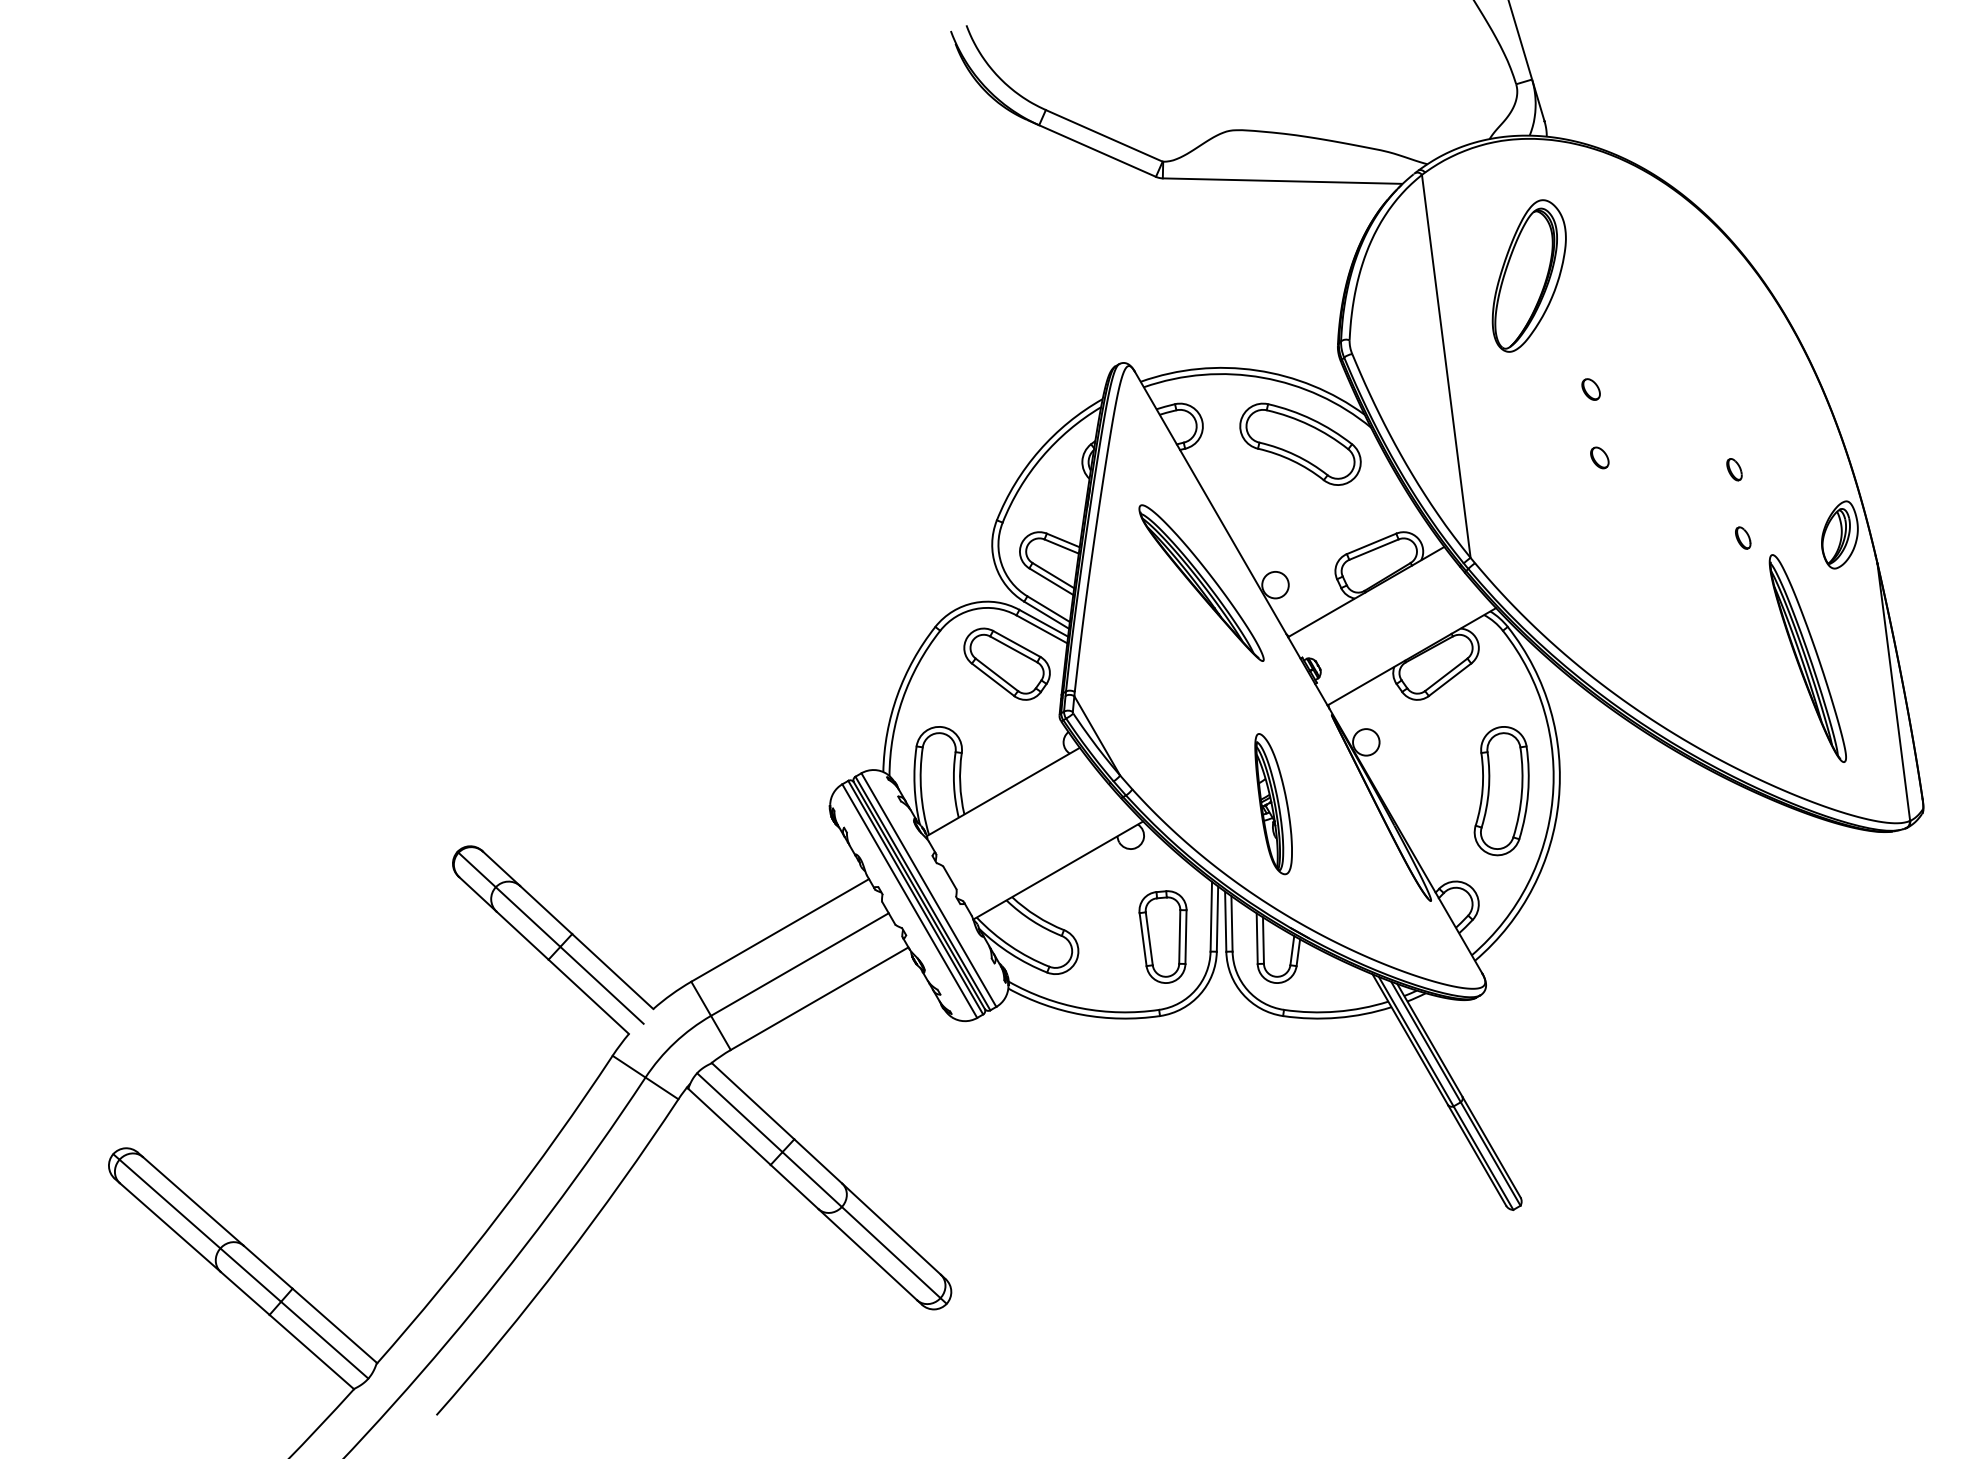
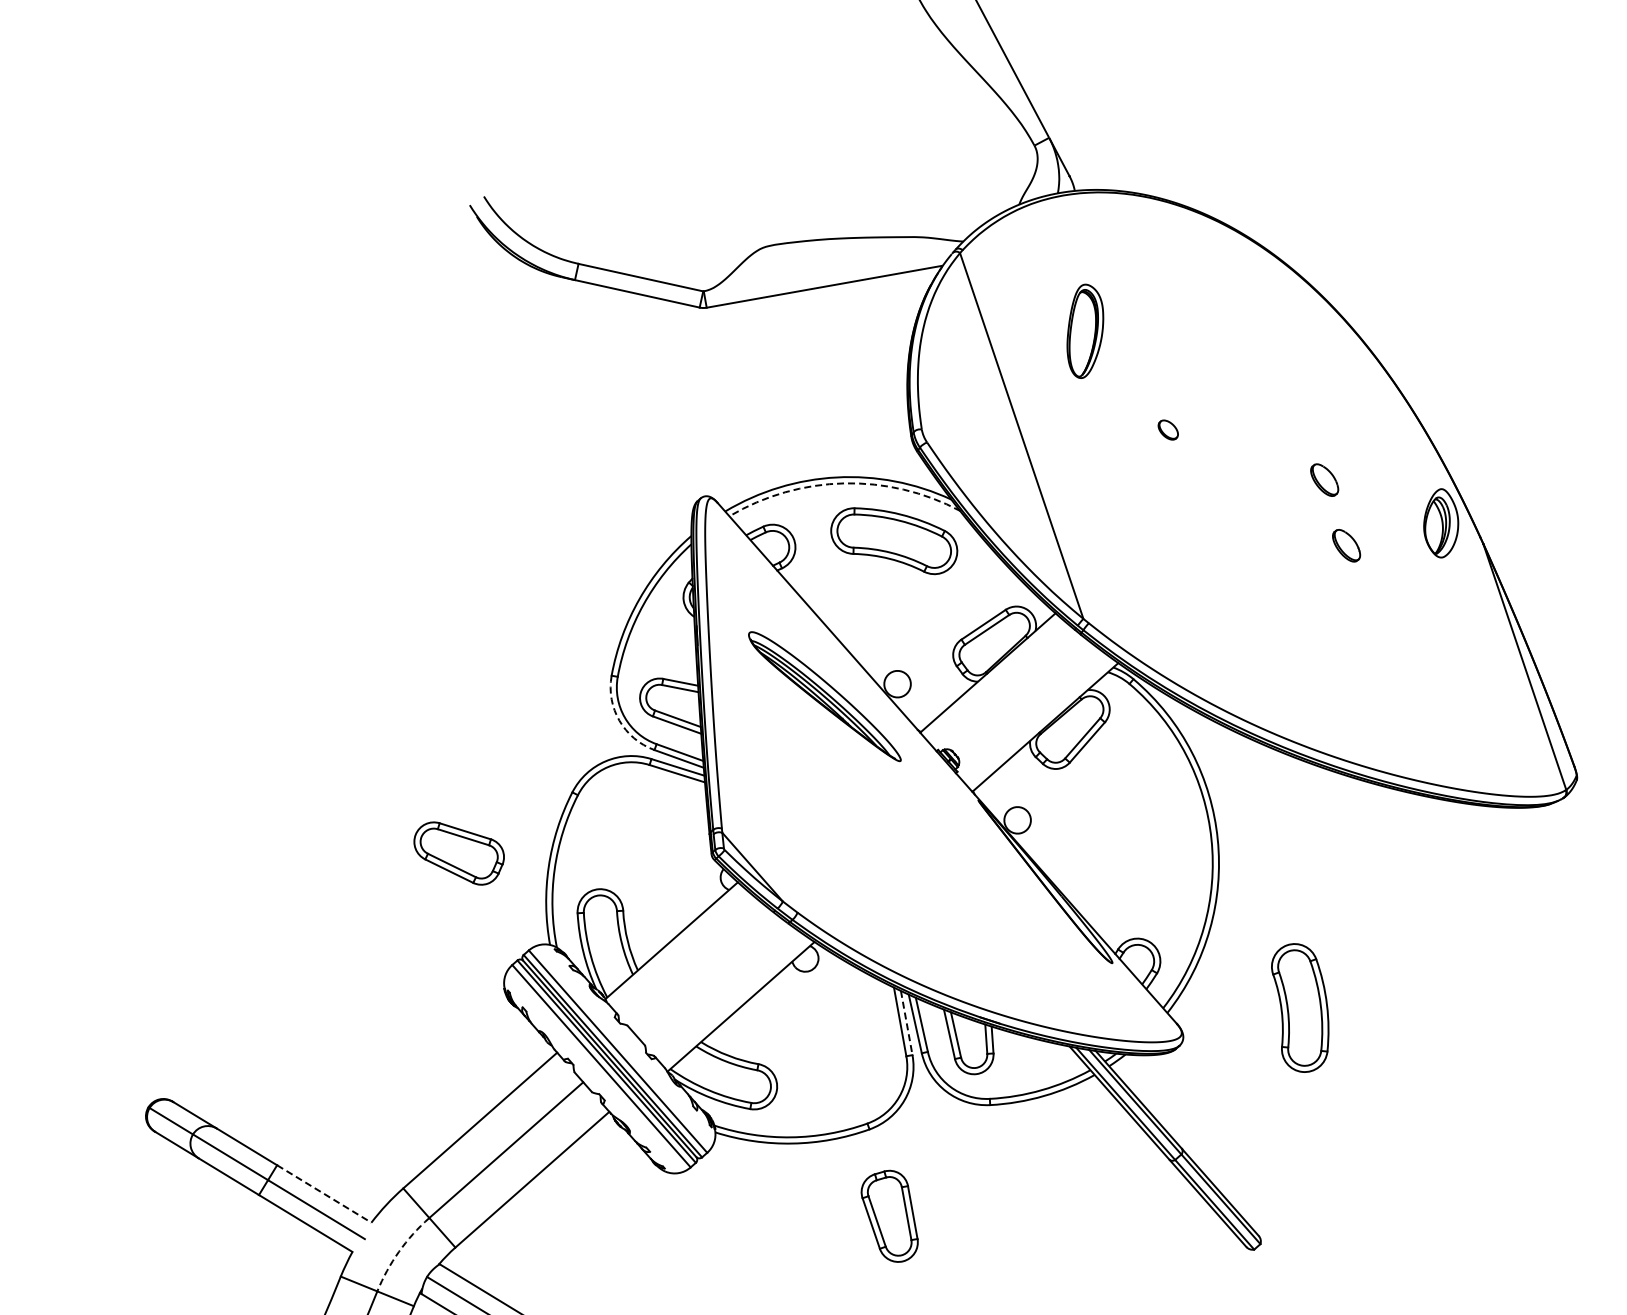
part: (1528, 275) -> (1084, 330), size x0.6
arc: (1262, 377) -> (843, 483), solid -> dashed
part: (1599, 457) -> (1189, 495), removed
part: (1734, 469) -> (1324, 480), size x1.6
part: (1743, 537) -> (1346, 544), size x1.6
arc: (995, 566) -> (619, 721), solid -> dashed
part: (1807, 658) -> (1433, 650), removed
part: (1006, 663) -> (459, 852), moved
part: (1501, 791) -> (1300, 1008), moved
part: (1273, 804) -> (938, 899), removed
line: (1217, 919) -> (906, 1023), solid -> dashed
part: (1162, 936) -> (889, 1216), moved
line: (613, 971) -> (324, 1193), solid -> dashed
arc: (674, 1042) -> (398, 1251), solid -> dashed

